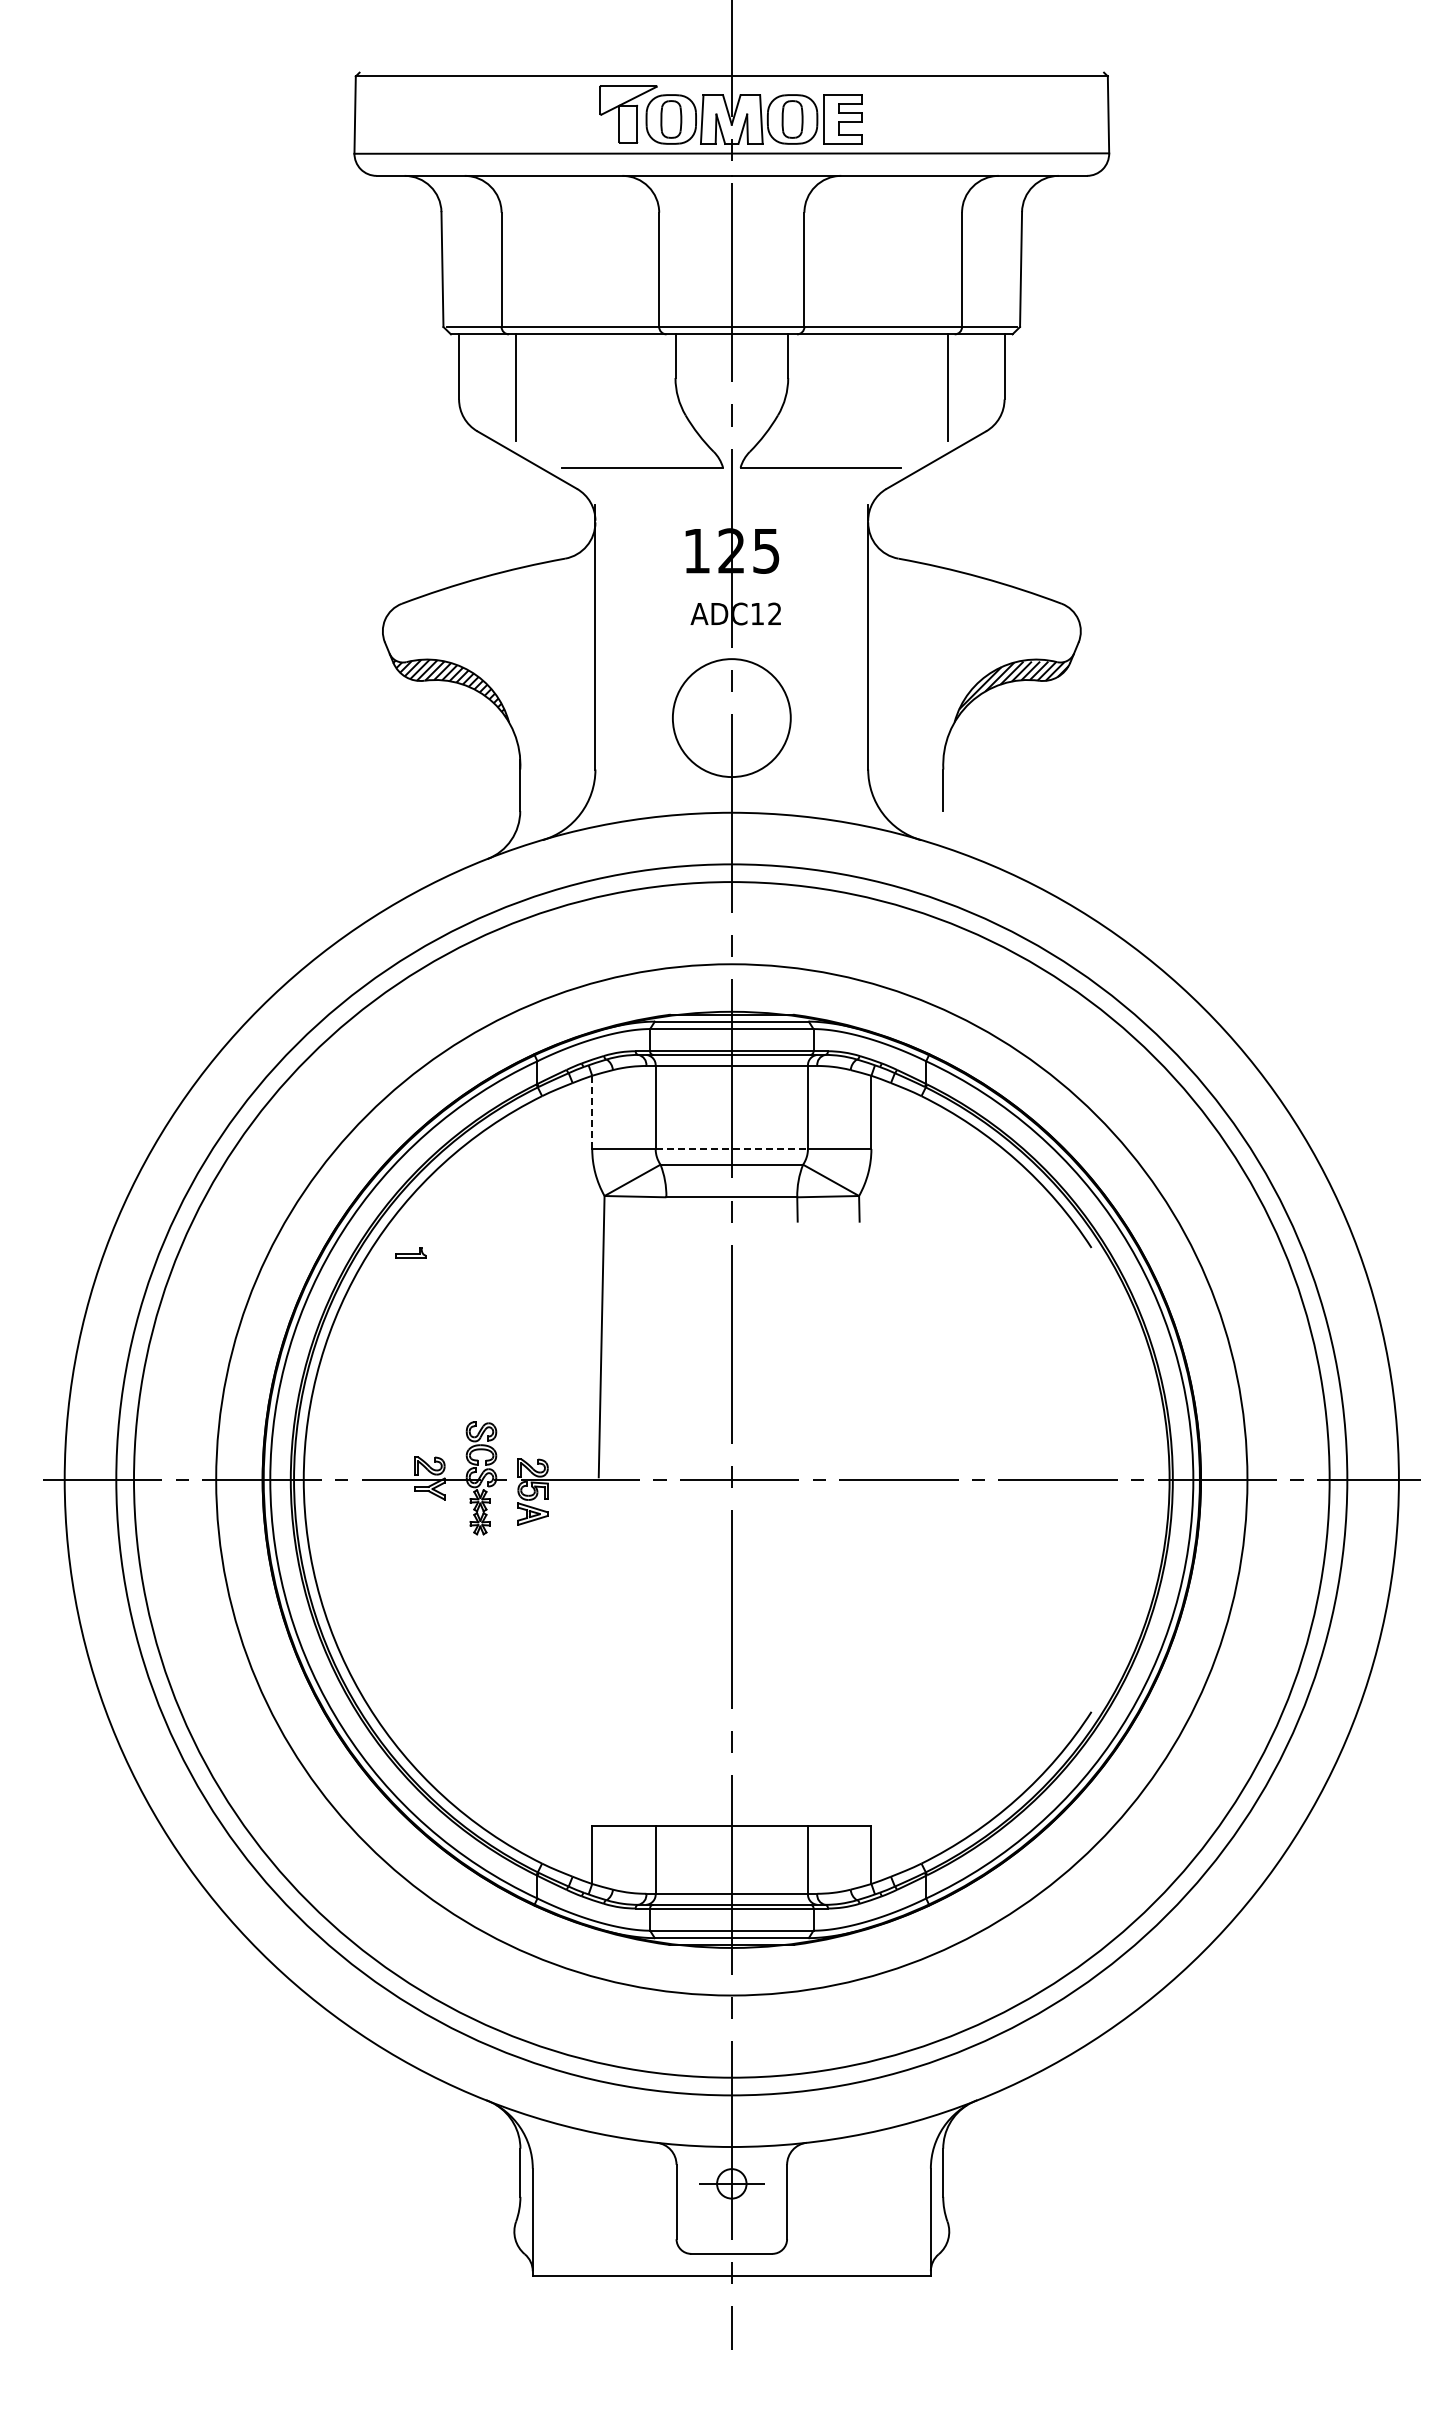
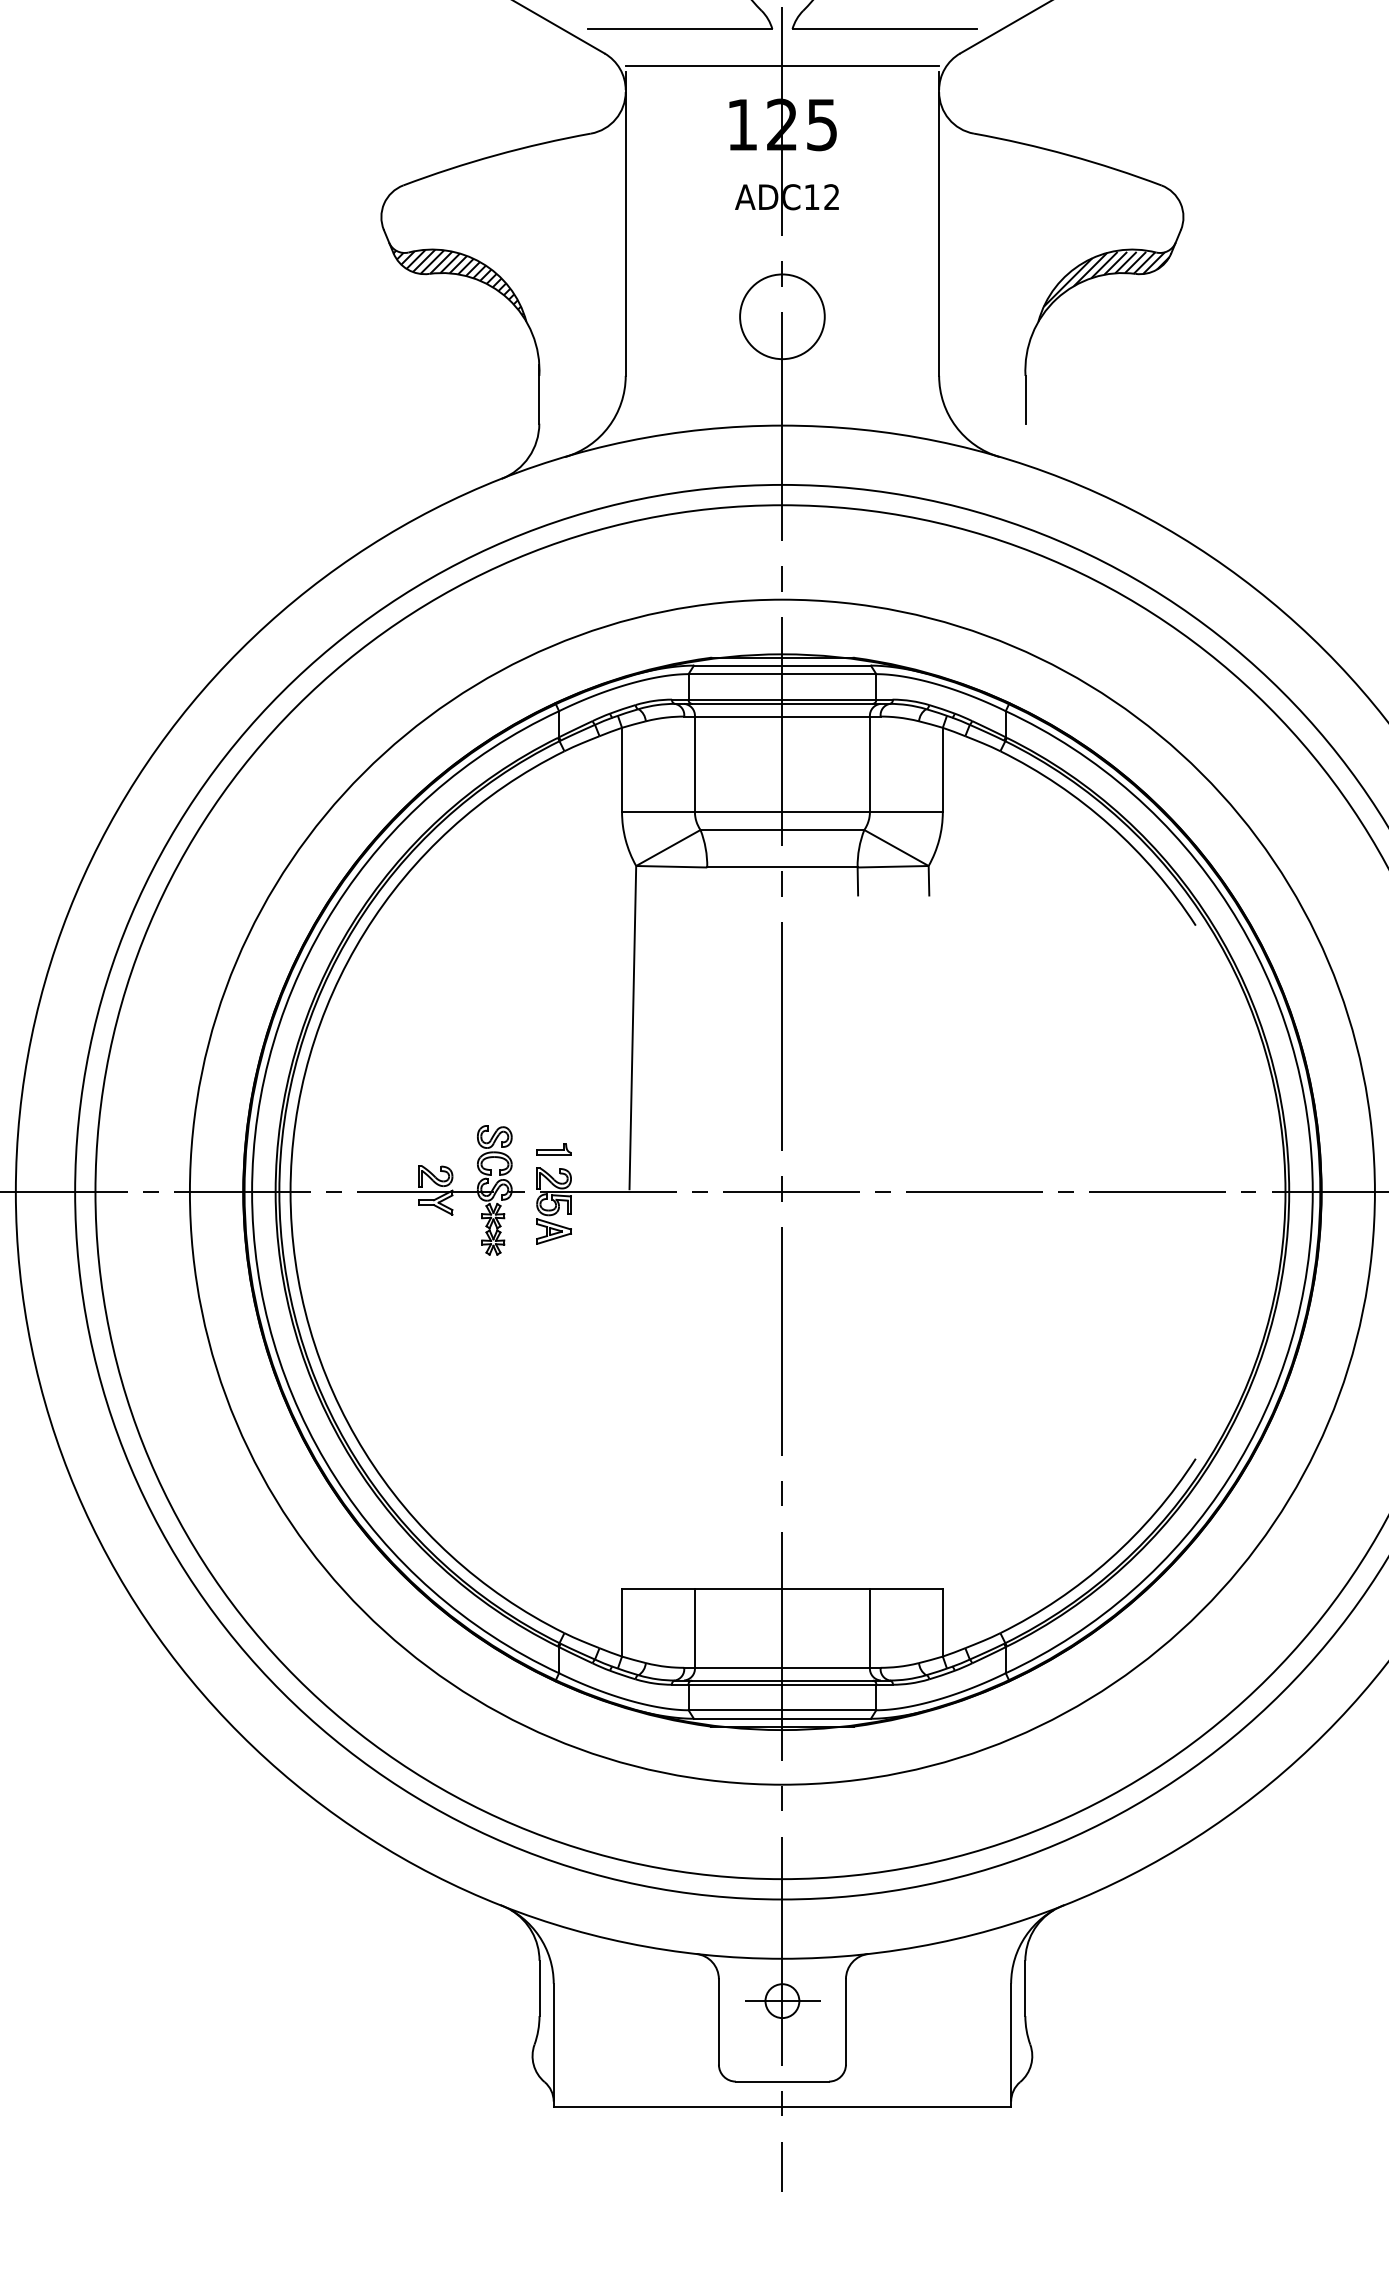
line: (731, 499) -> (782, 65), added
circle: (731, 717) -> (782, 316), size x0.62
line: (592, 1112) -> (622, 770), dashed -> solid
line: (732, 1149) -> (783, 812), dashed -> solid
part: (410, 1252) -> (553, 1149), moved

